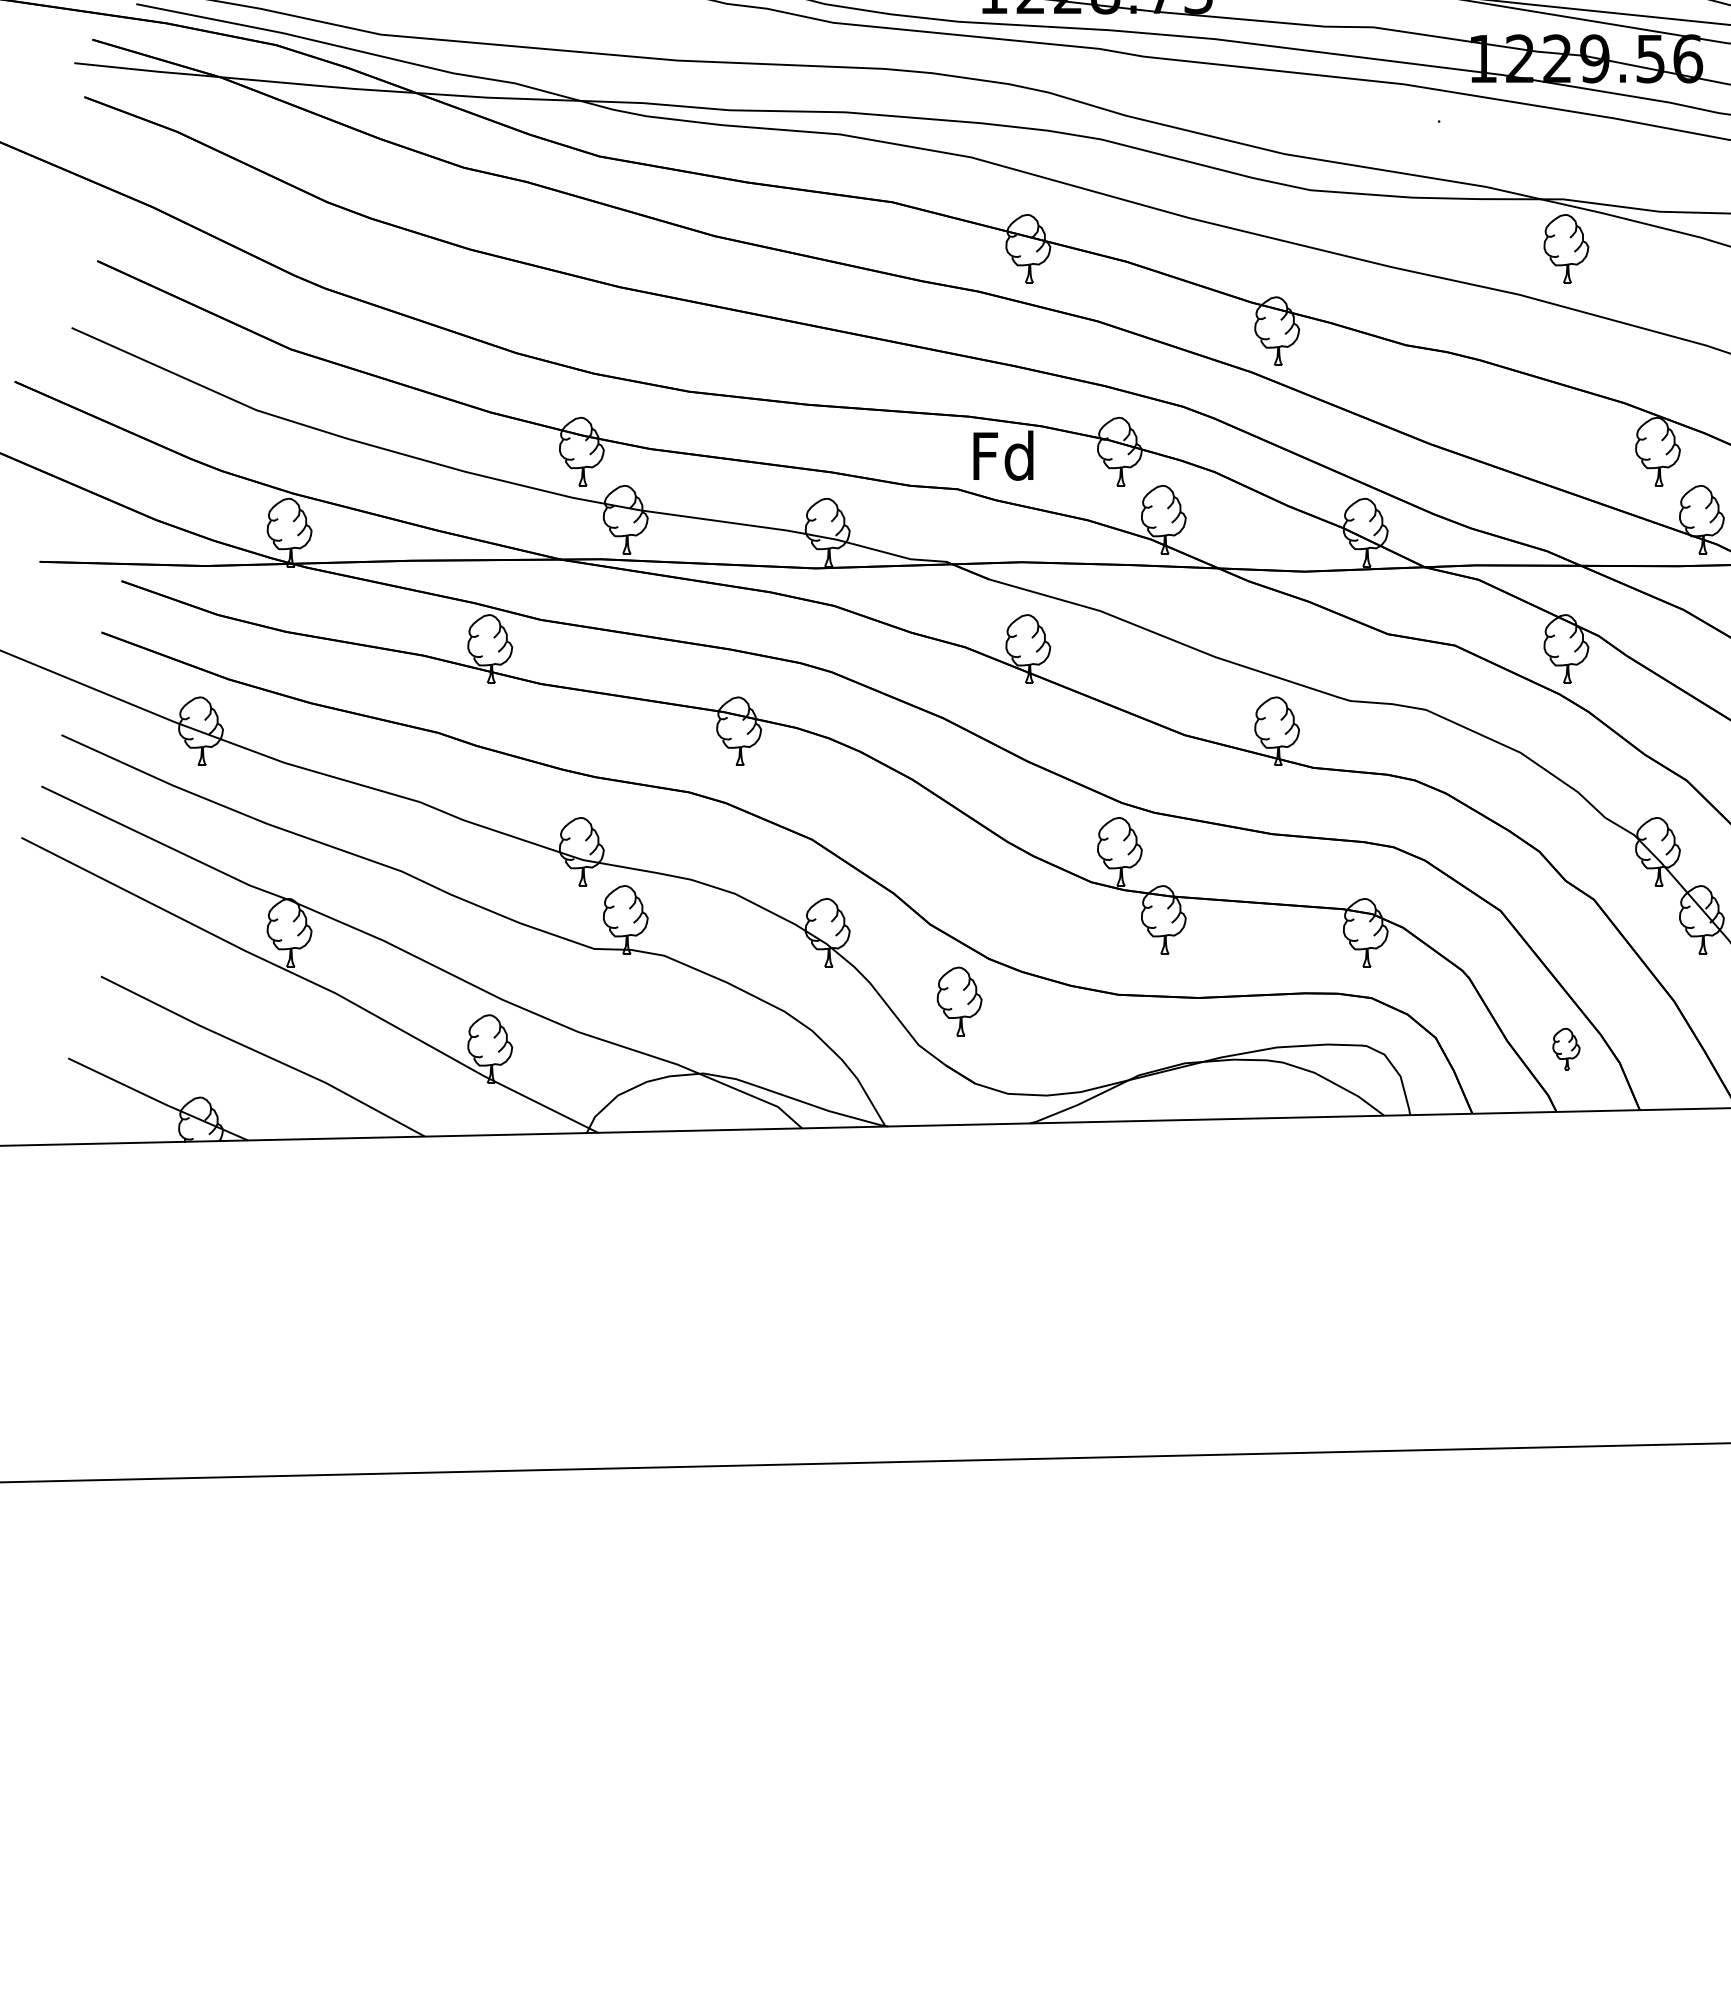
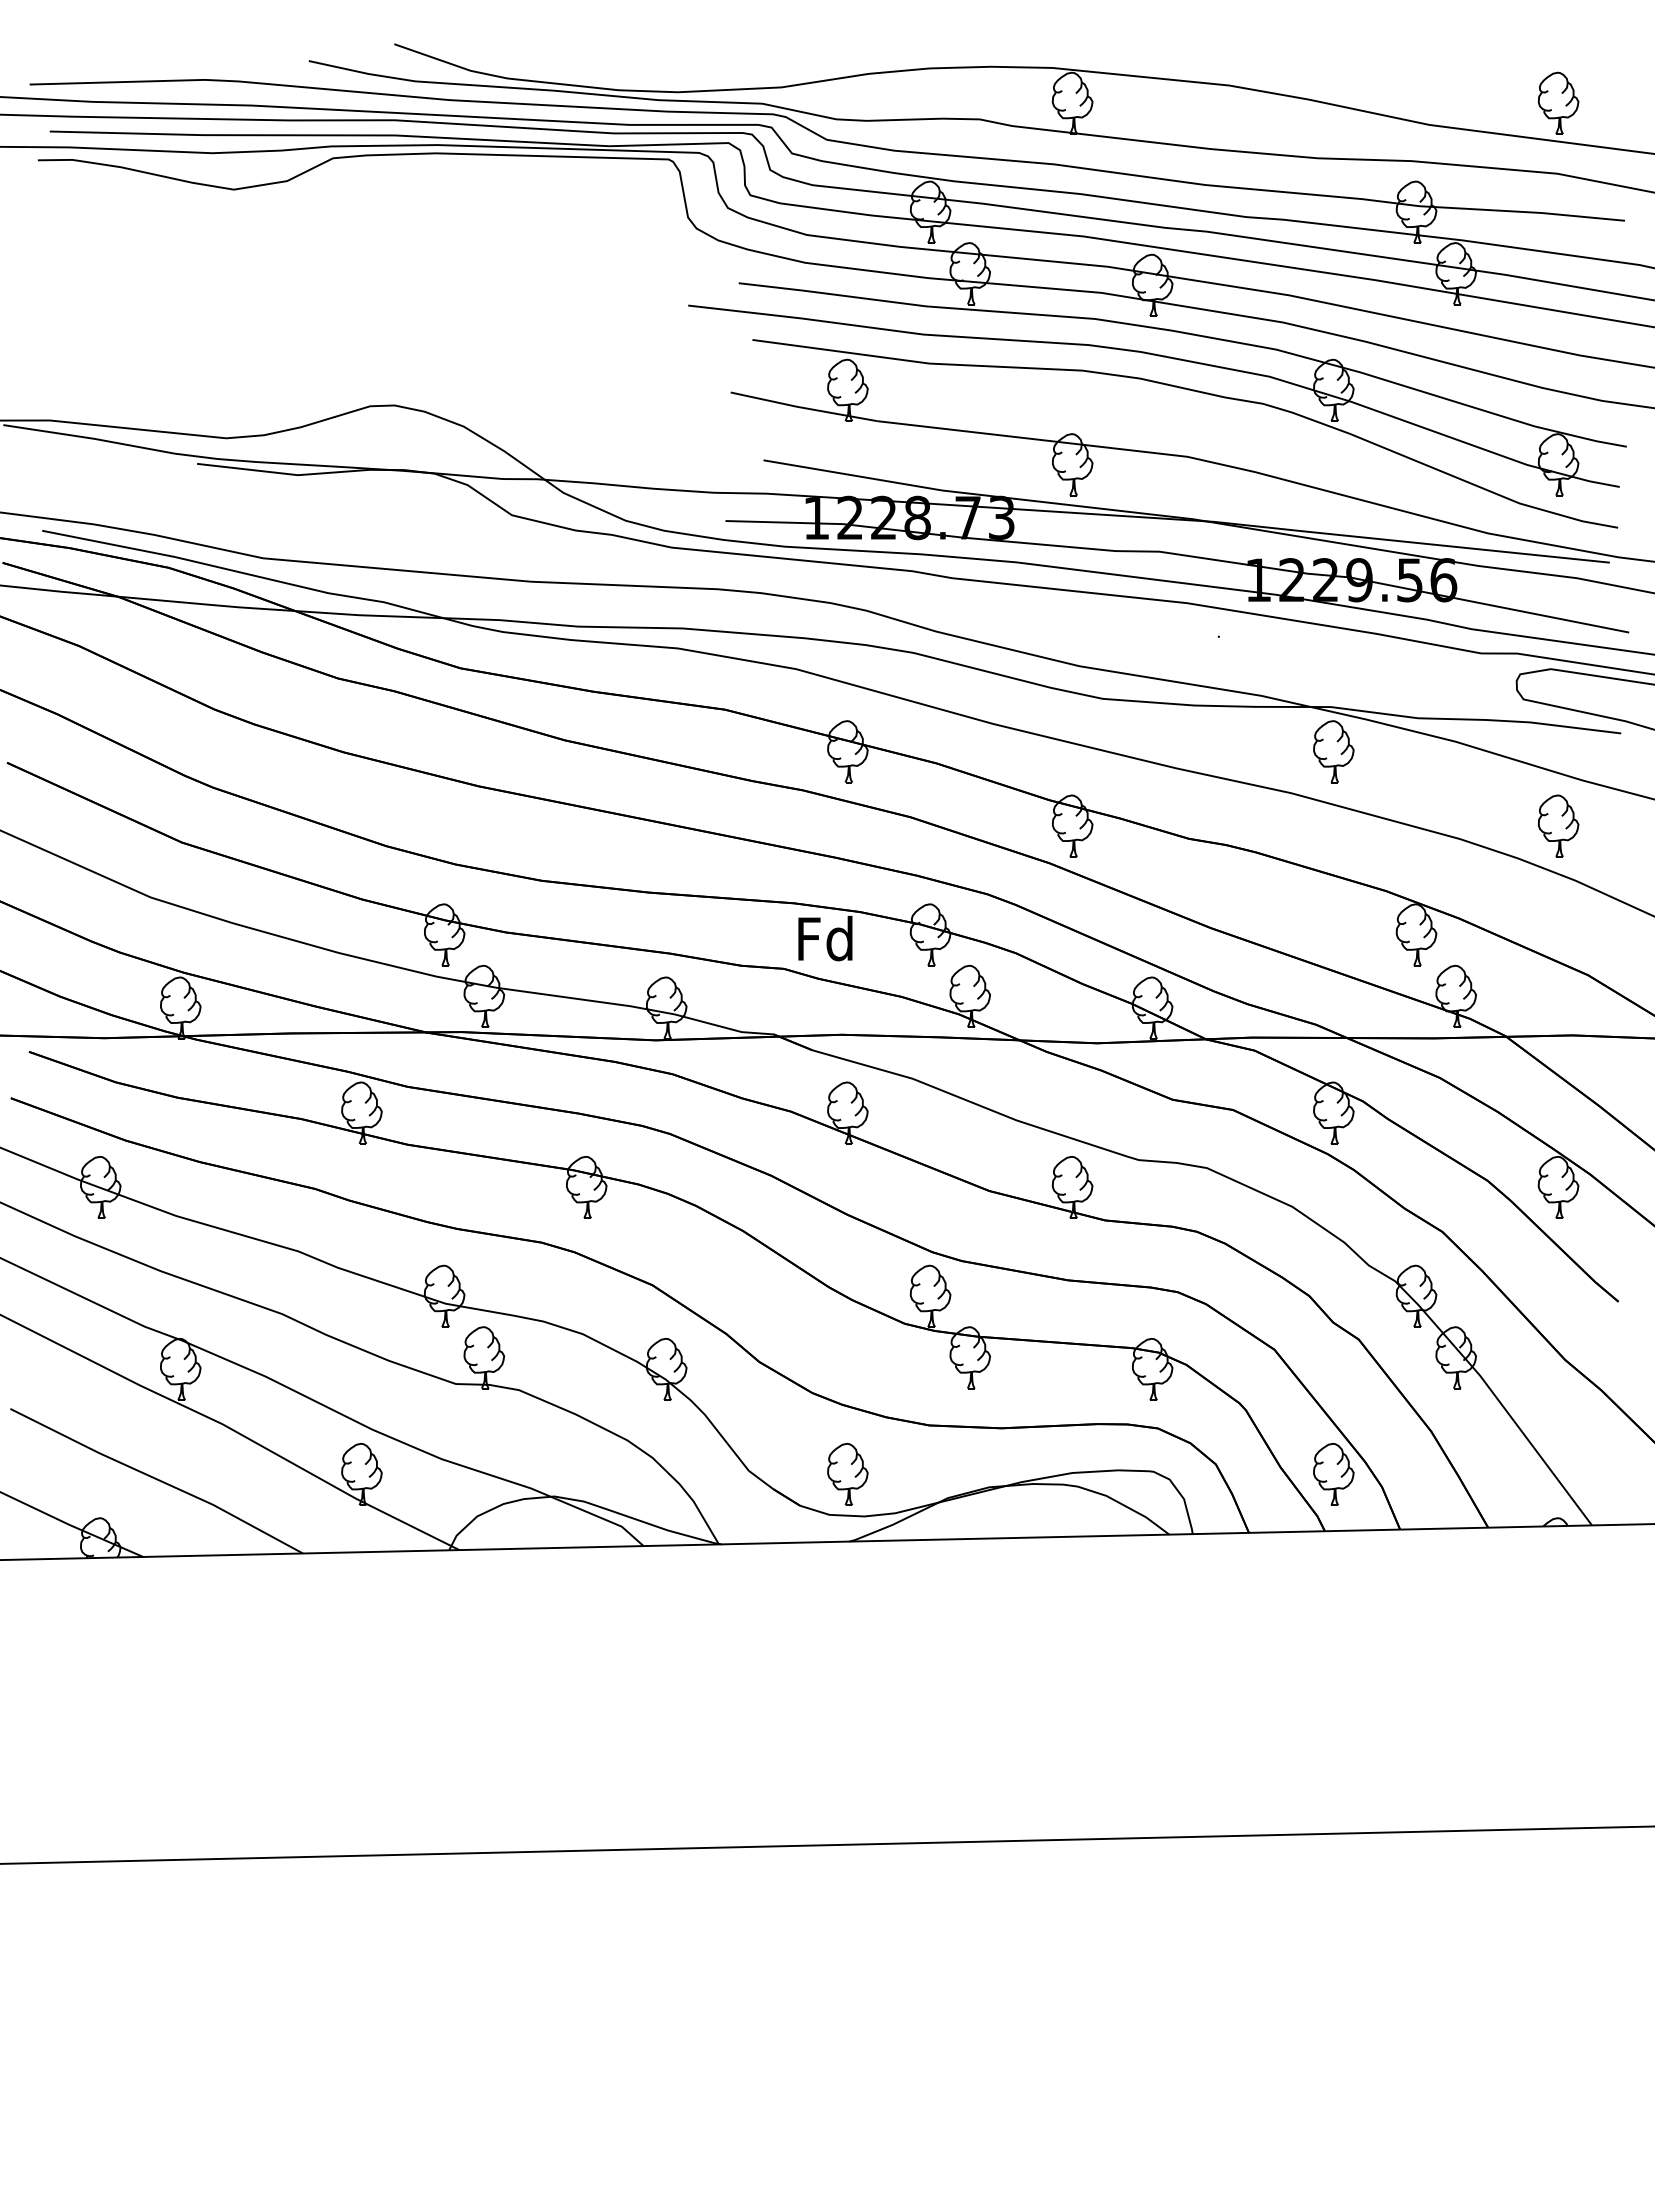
part: (959, 1001) -> (847, 1474), moved
part: (1566, 1049) -> (1333, 1474), size x1.67

